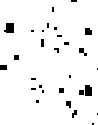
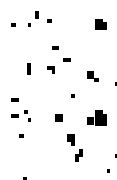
line: (42, 42) -> (28, 67), moved
part: (61, 43) -> (58, 59), moved
part: (82, 51) -> (91, 75), moved

